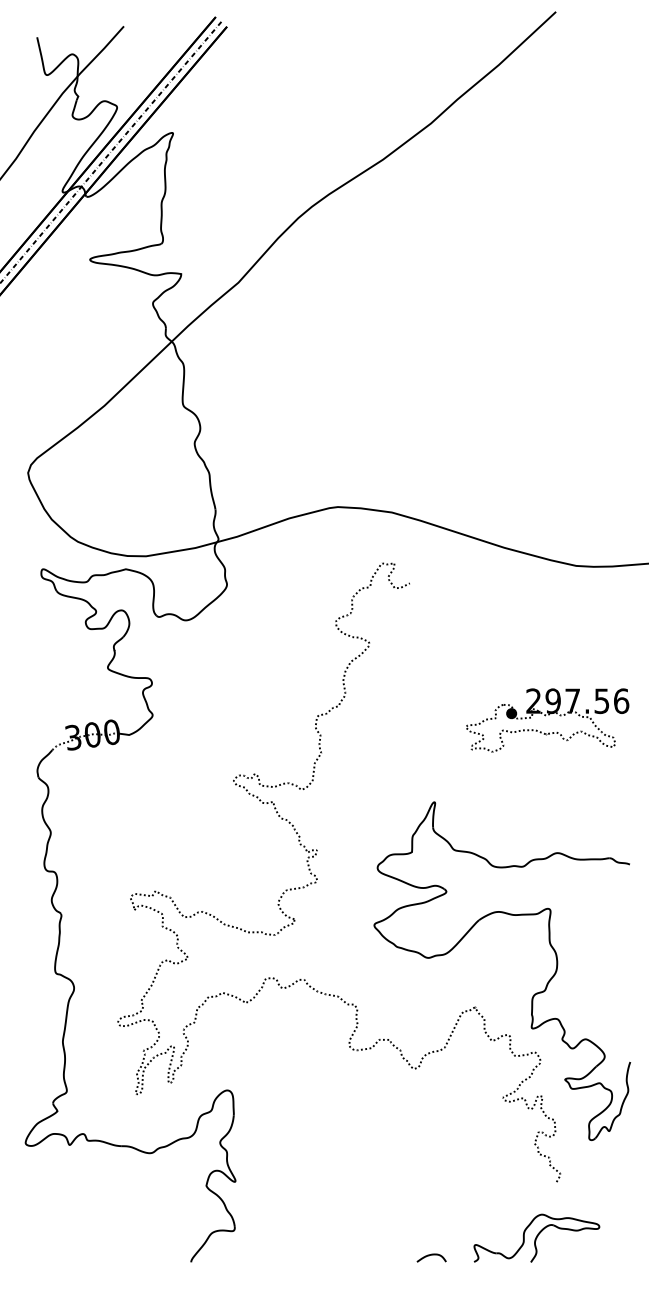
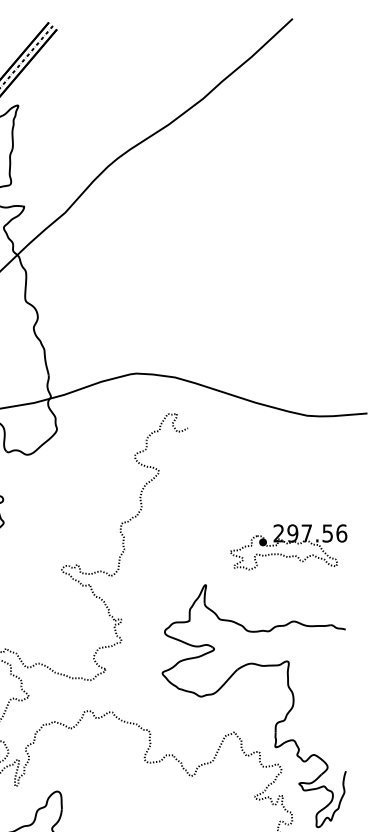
part: (547, 720) -> (288, 547), moved

